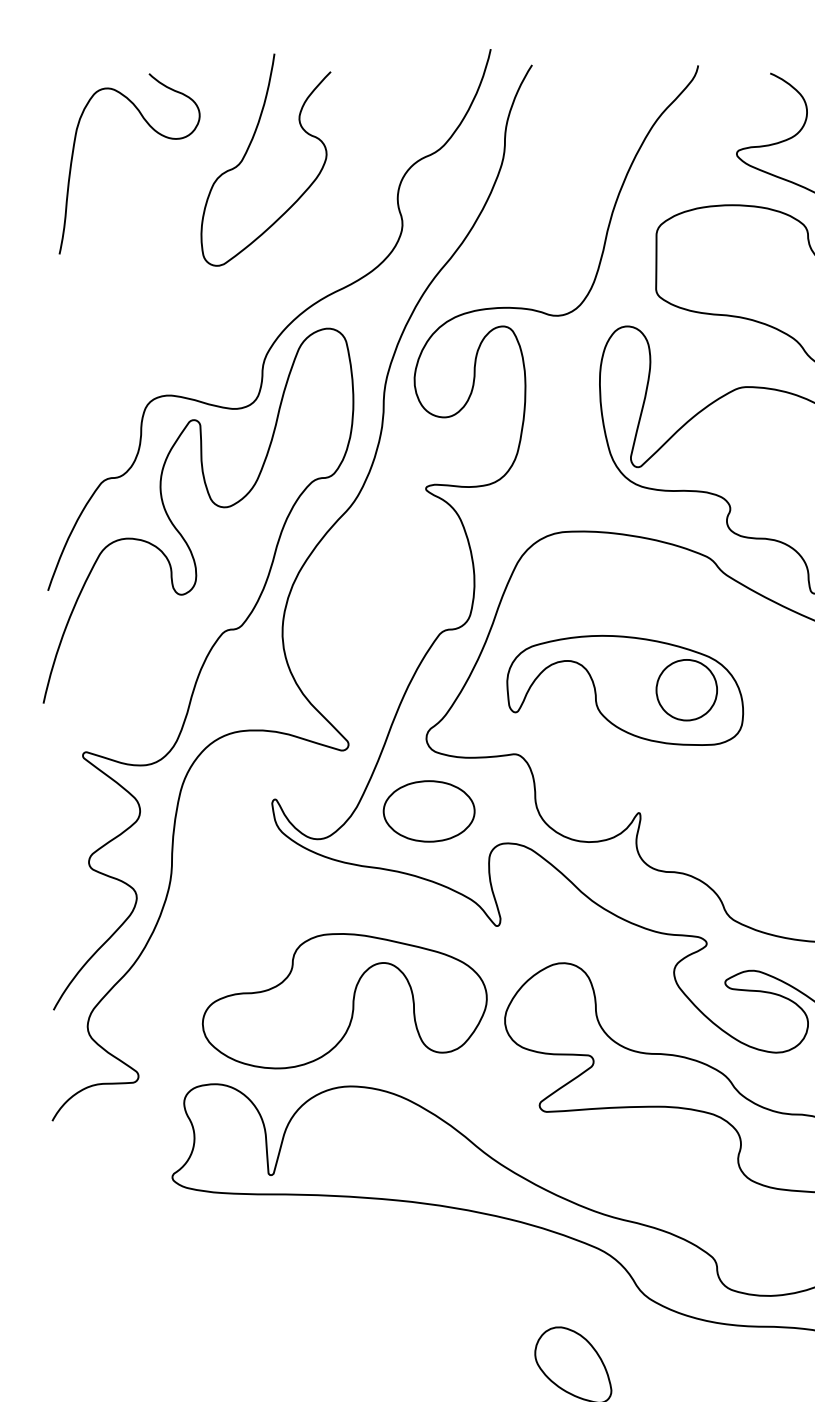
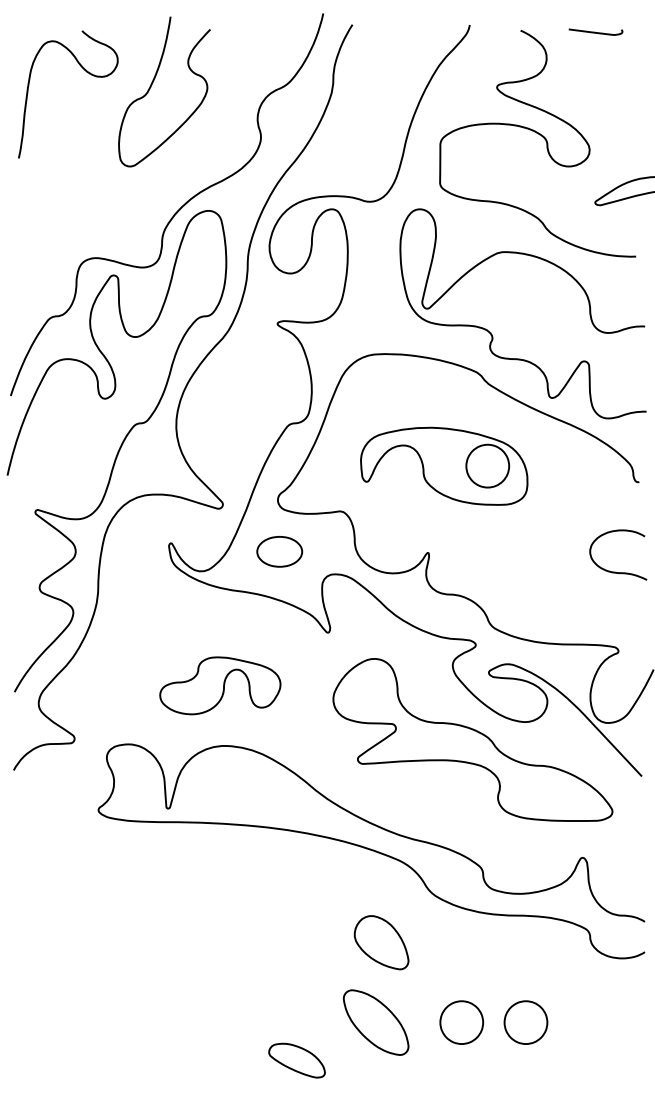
part: (625, 689) -> (444, 465), moved
part: (428, 811) -> (279, 551), size x0.7
part: (345, 1000) -> (220, 685), size x0.6

